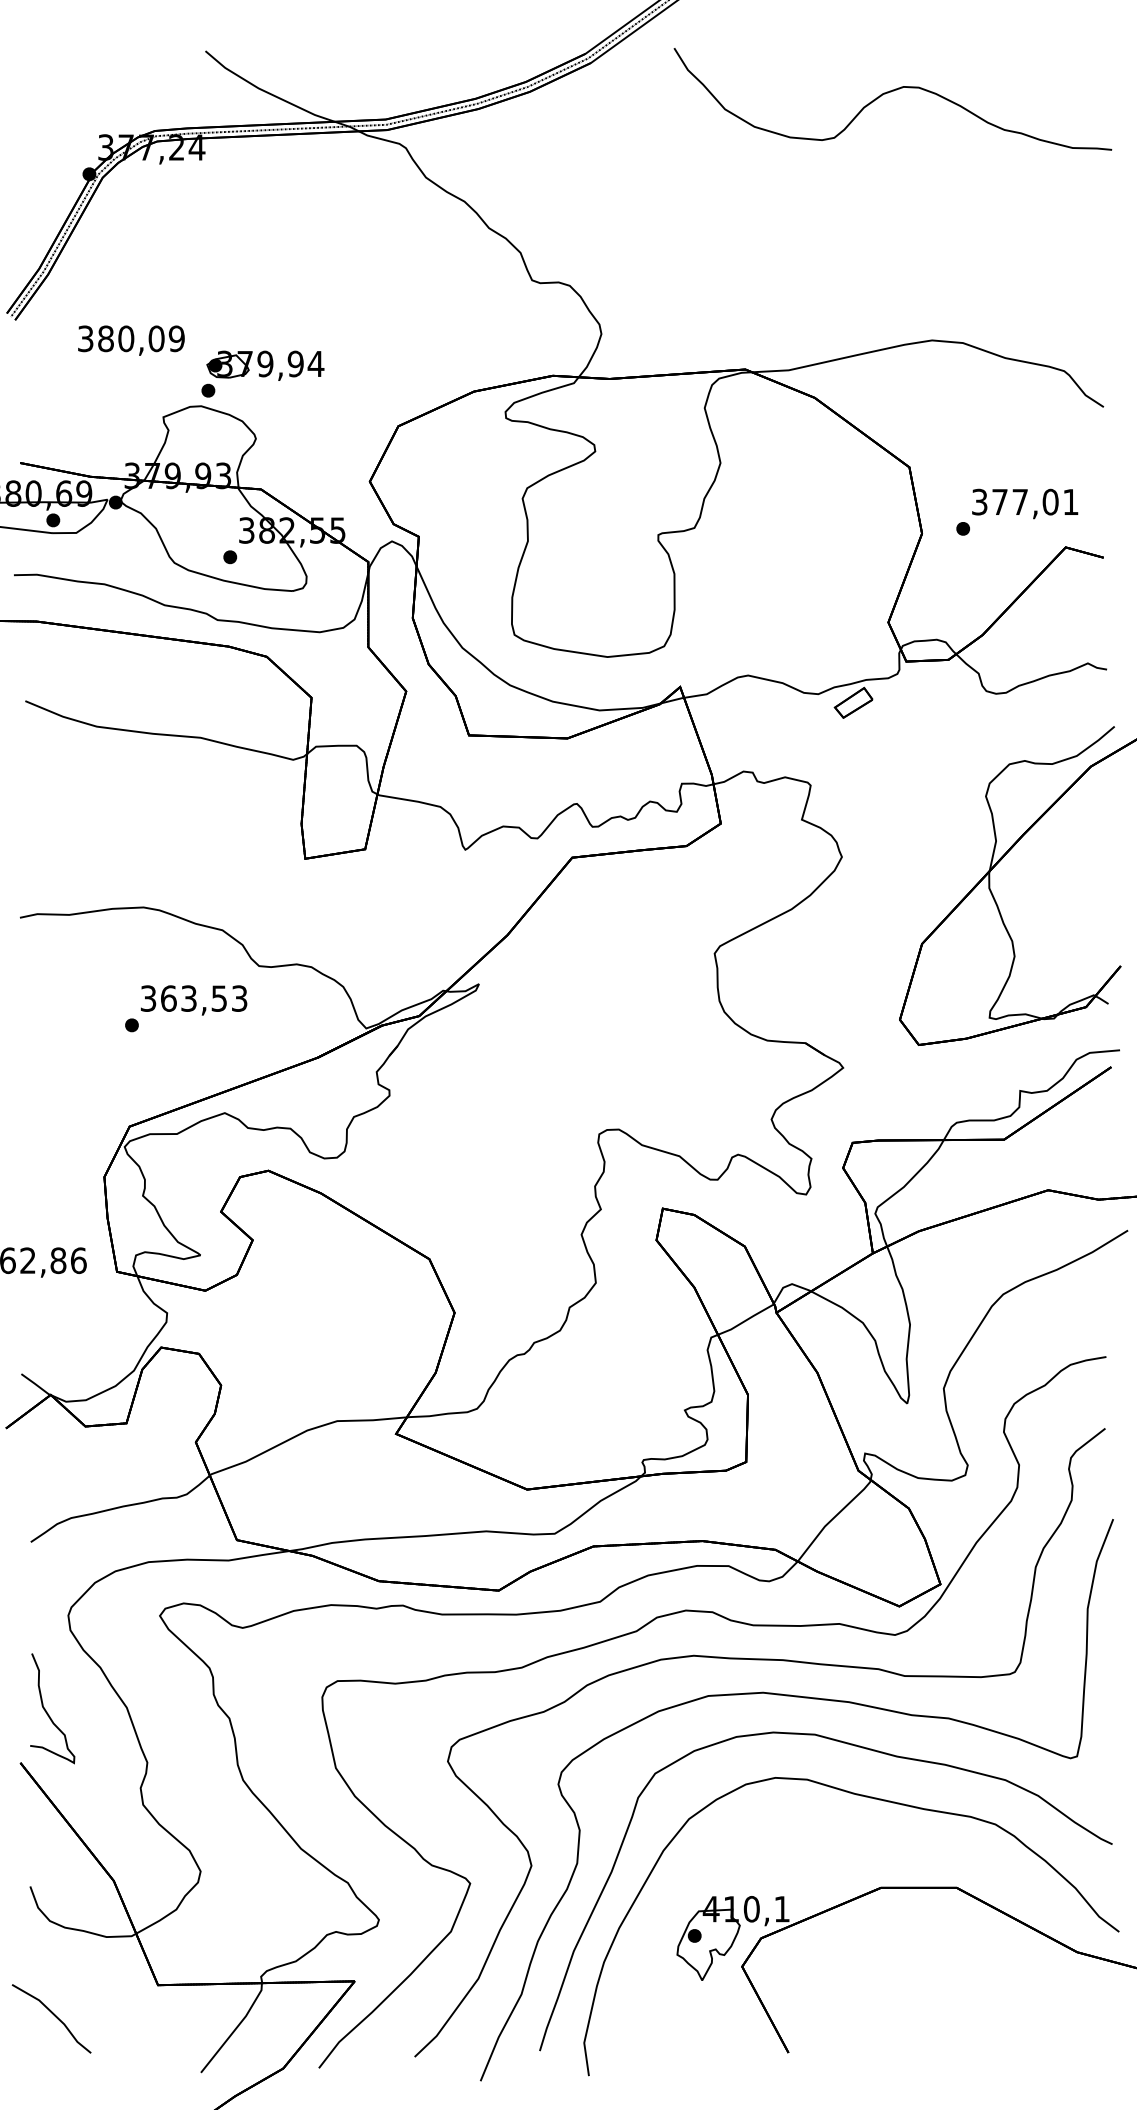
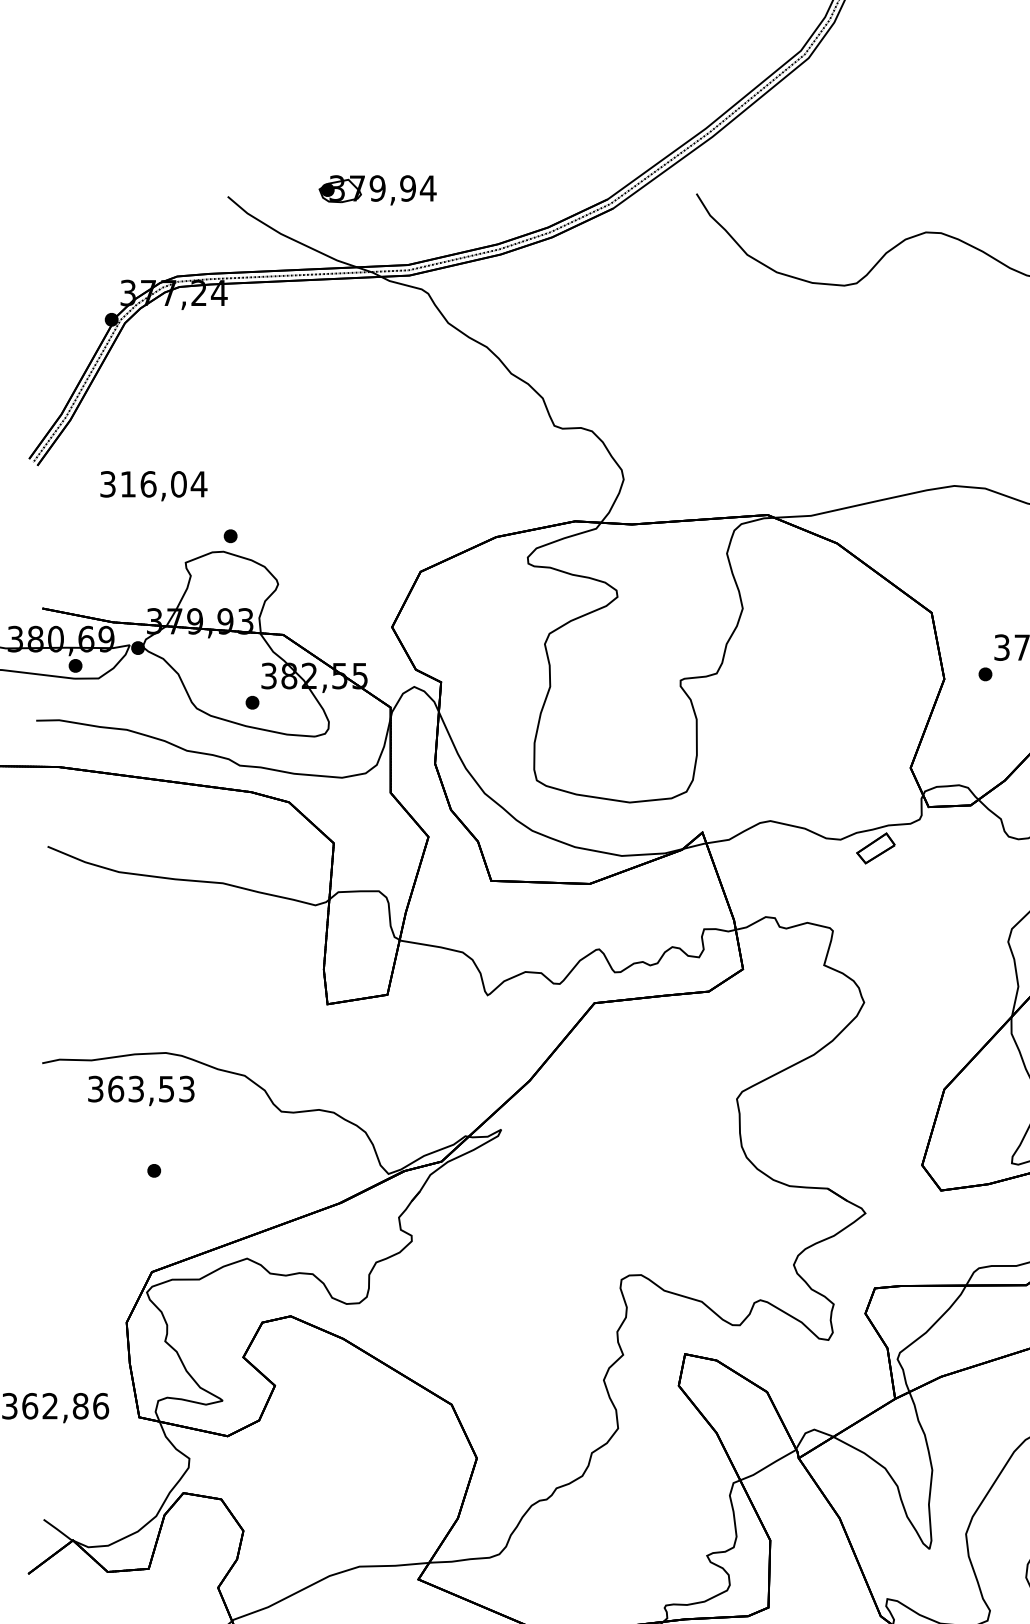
text: (141, 338) -> (163, 484), 380,09 -> 316,04
part: (265, 365) -> (377, 190), moved
text: (194, 1000) -> (141, 1091), moved

